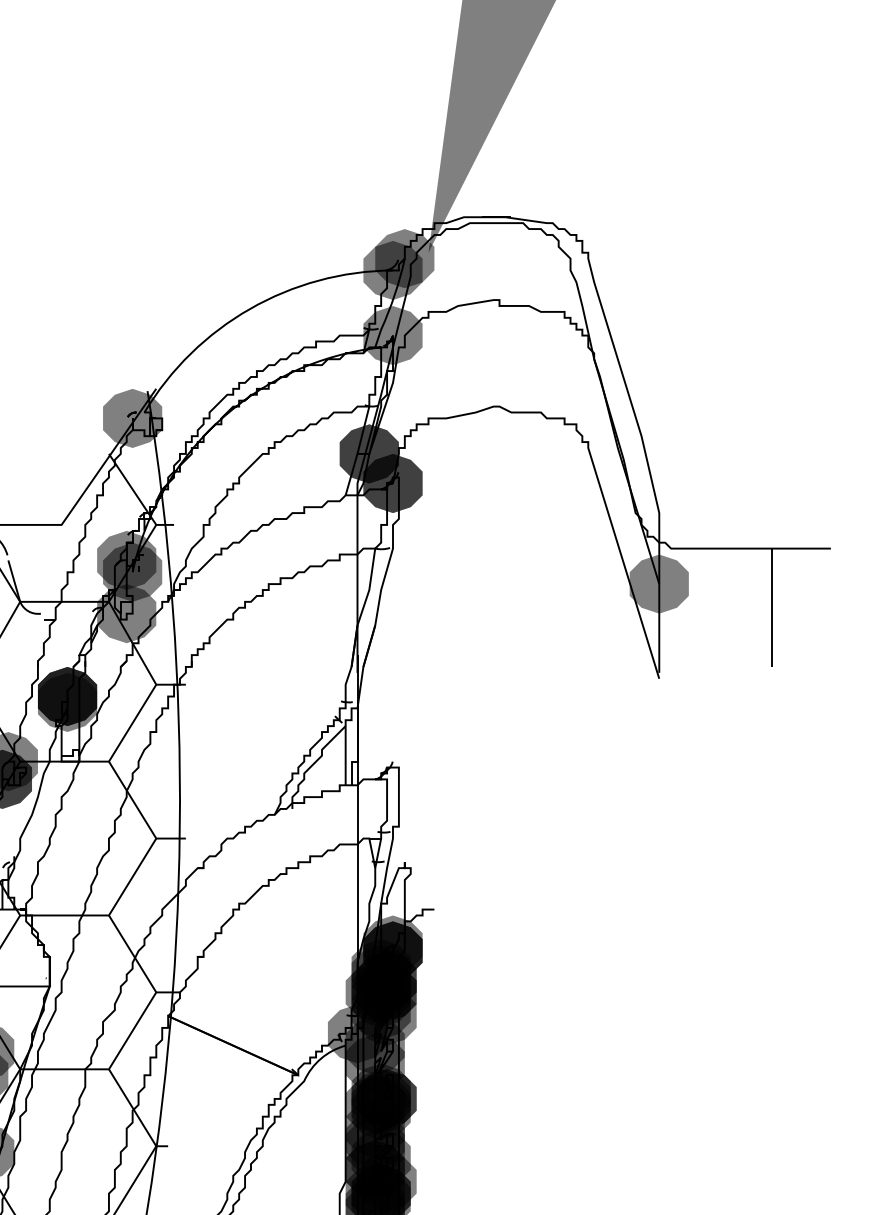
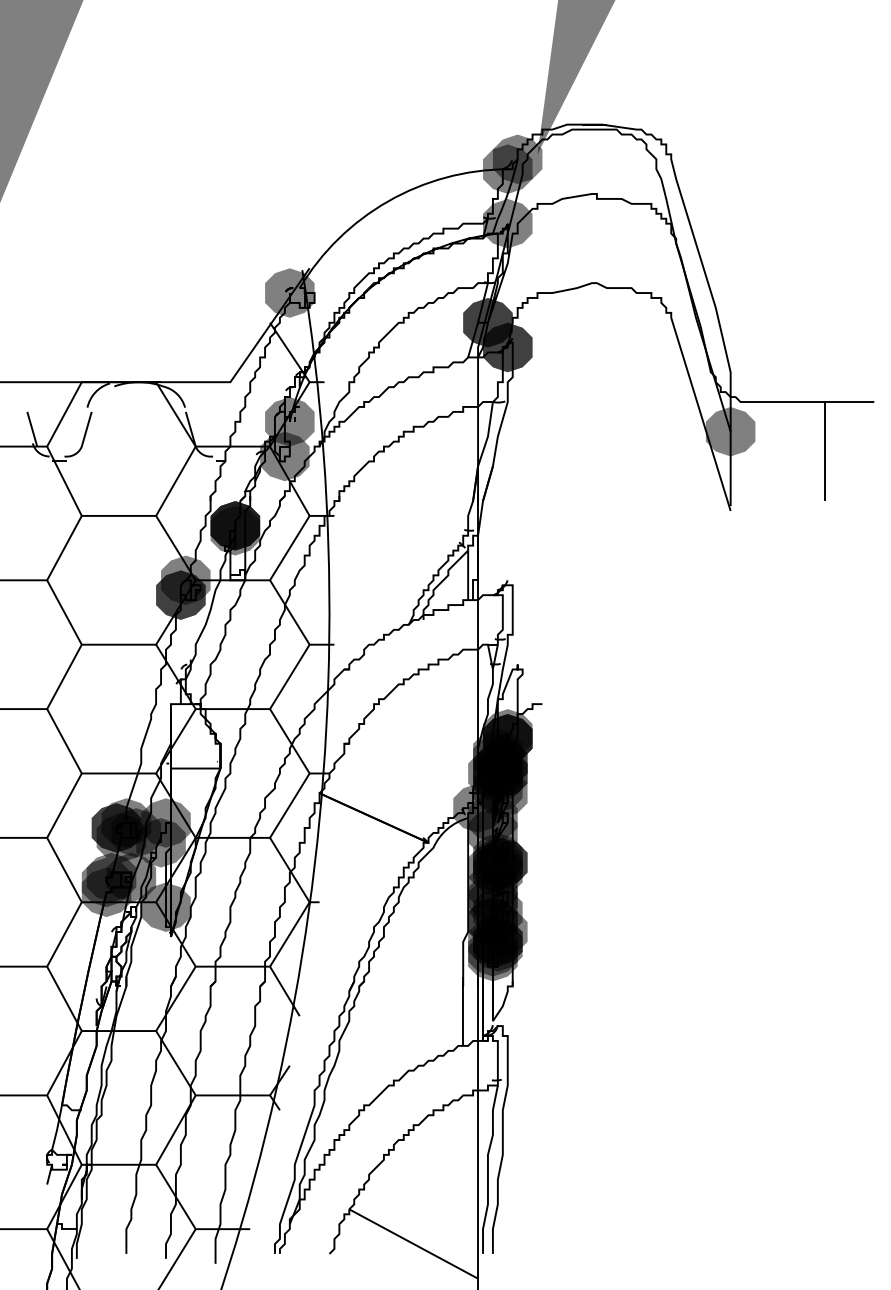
fill: (126, 559) -> (284, 411), removed

